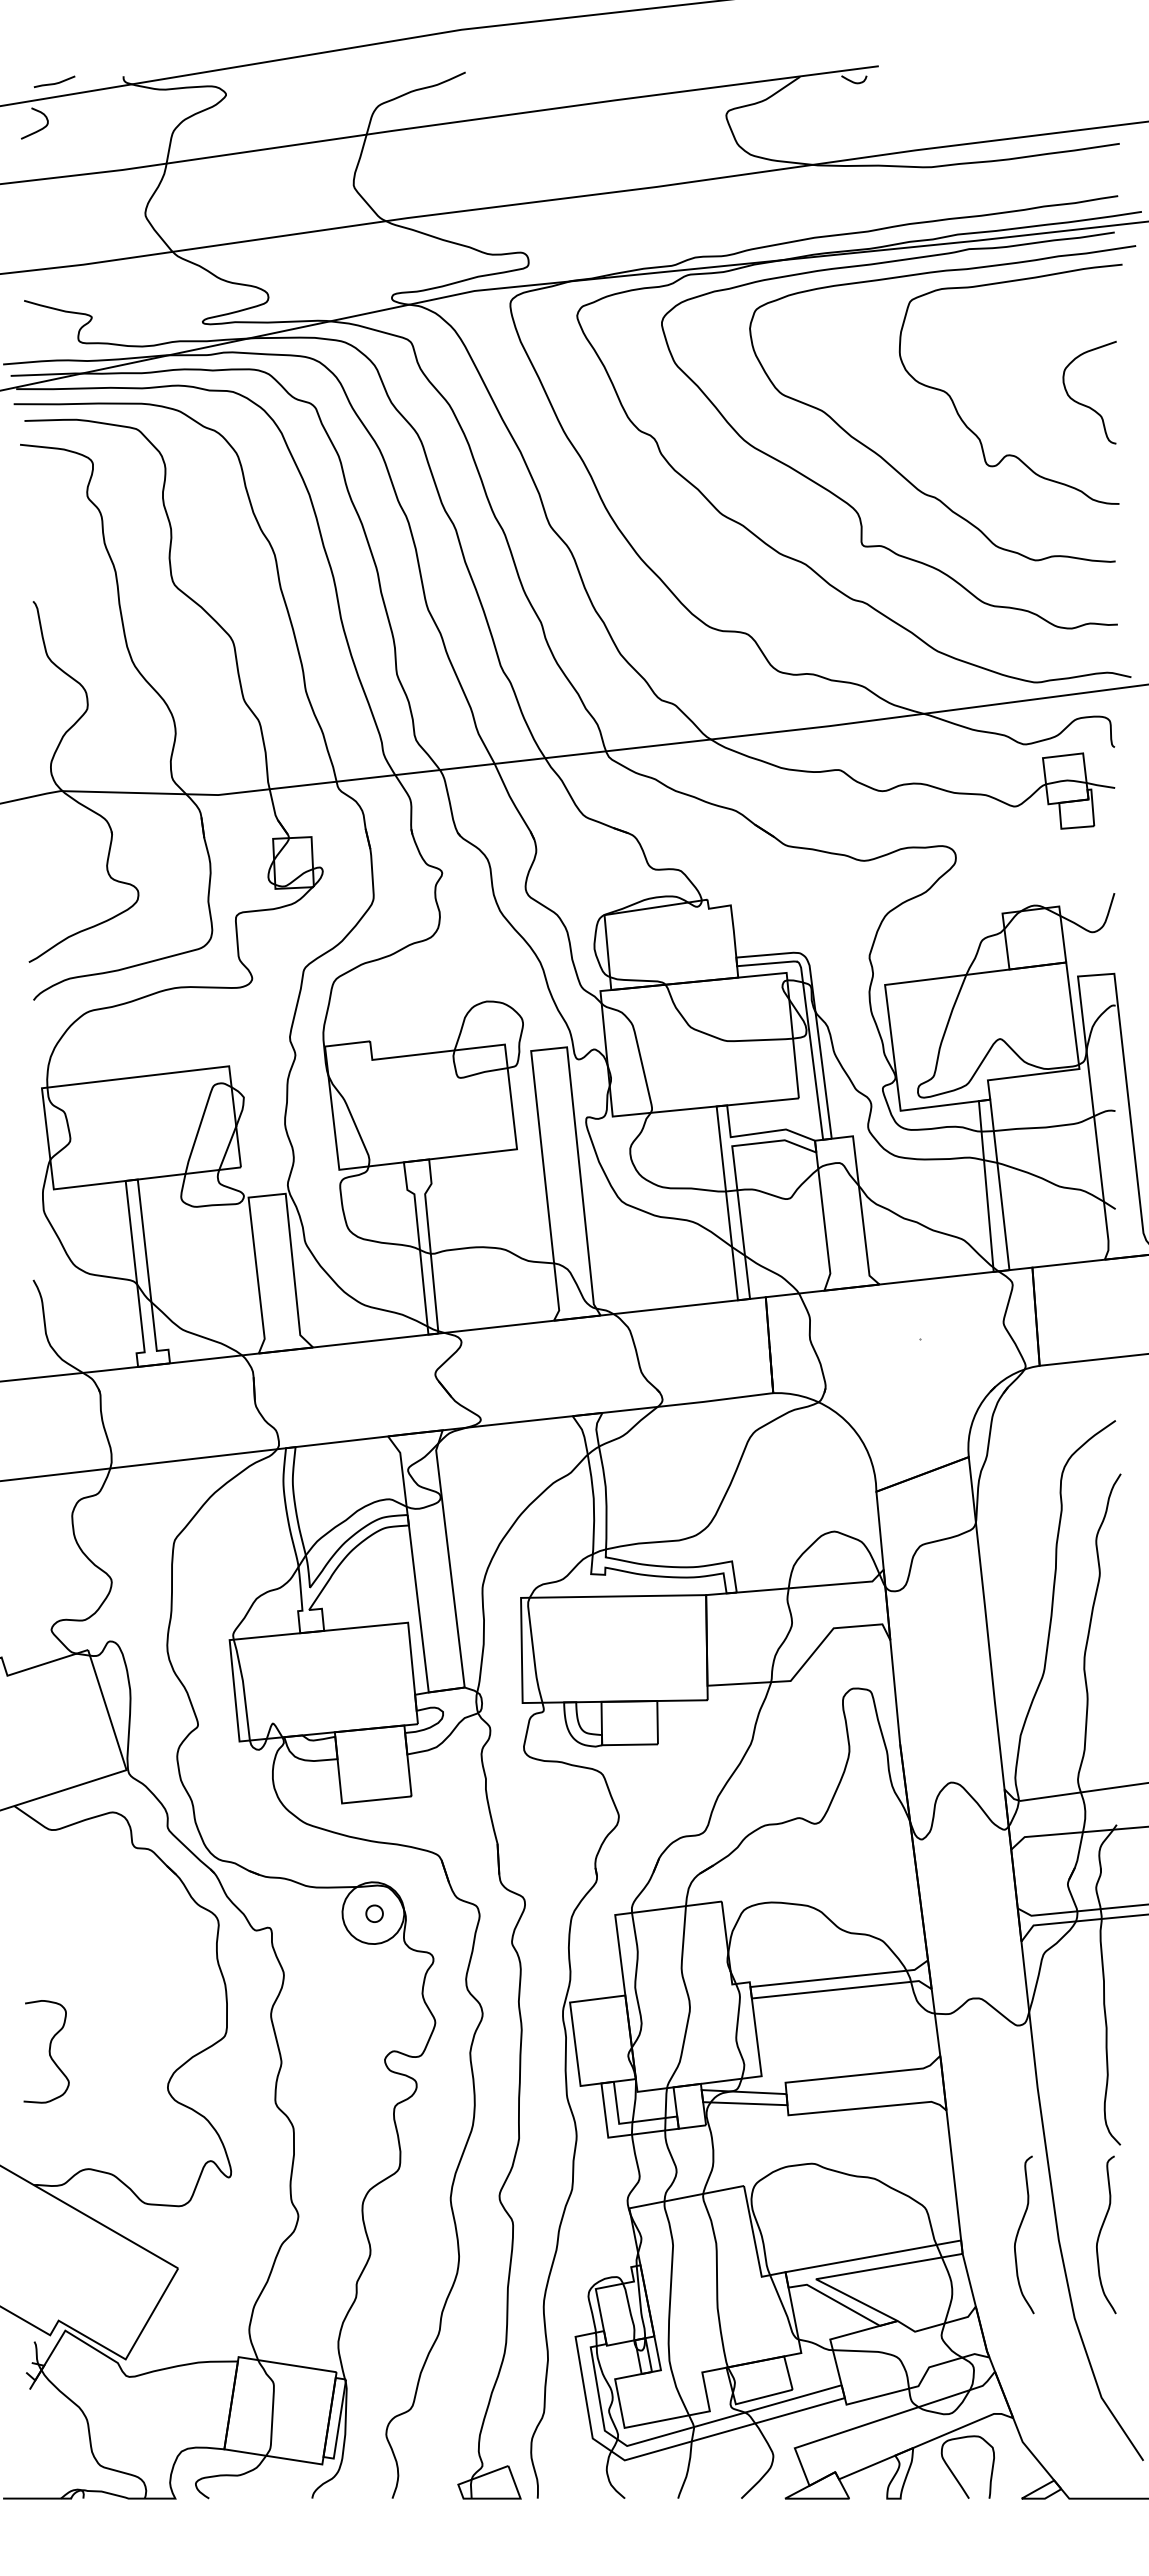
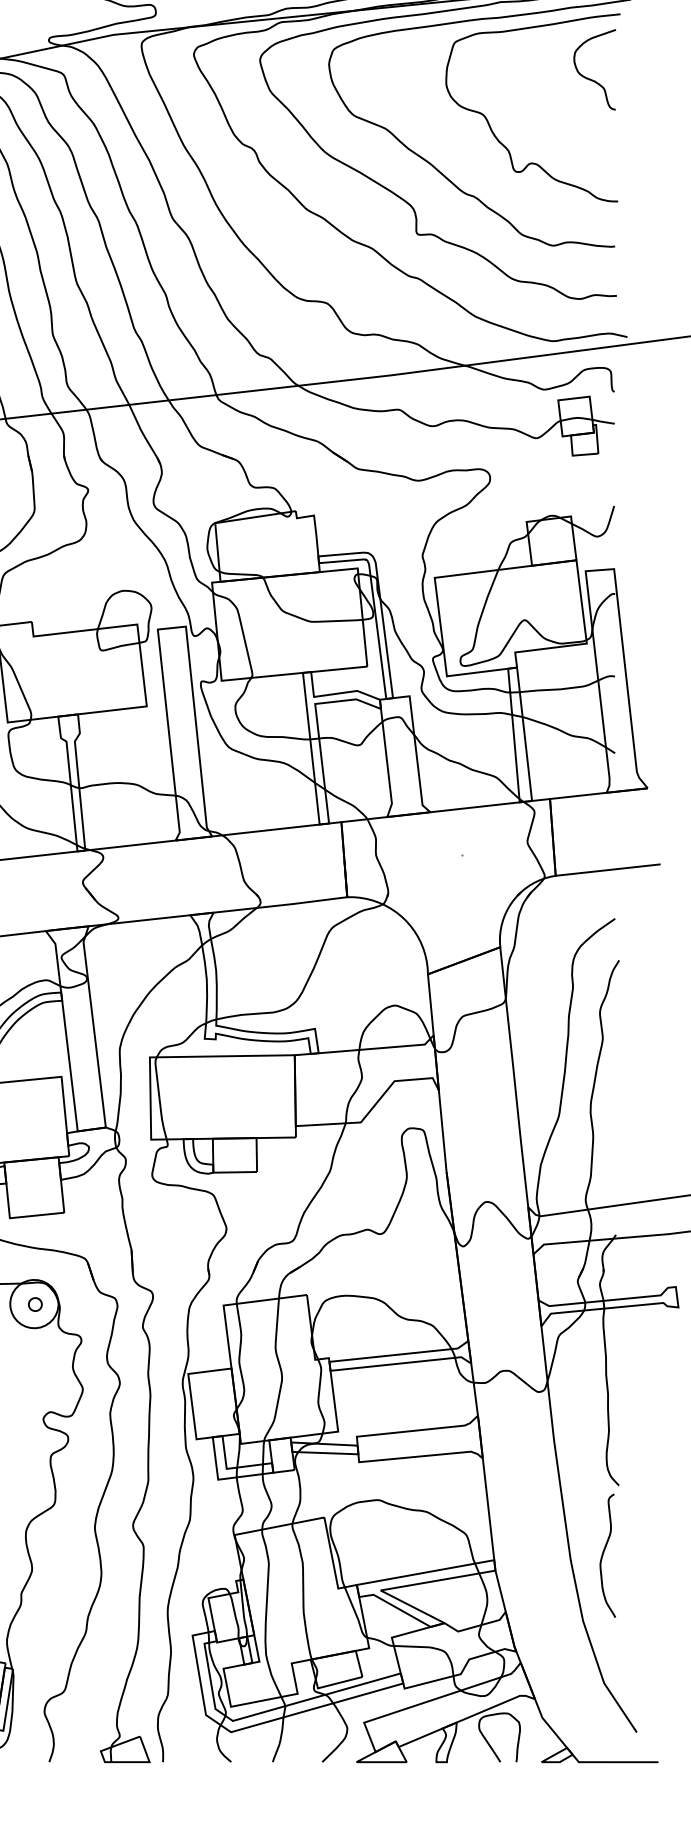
curve: (1084, 404) -> (590, 79), moved
curve: (1019, 2231) -> (539, 1553), removed

